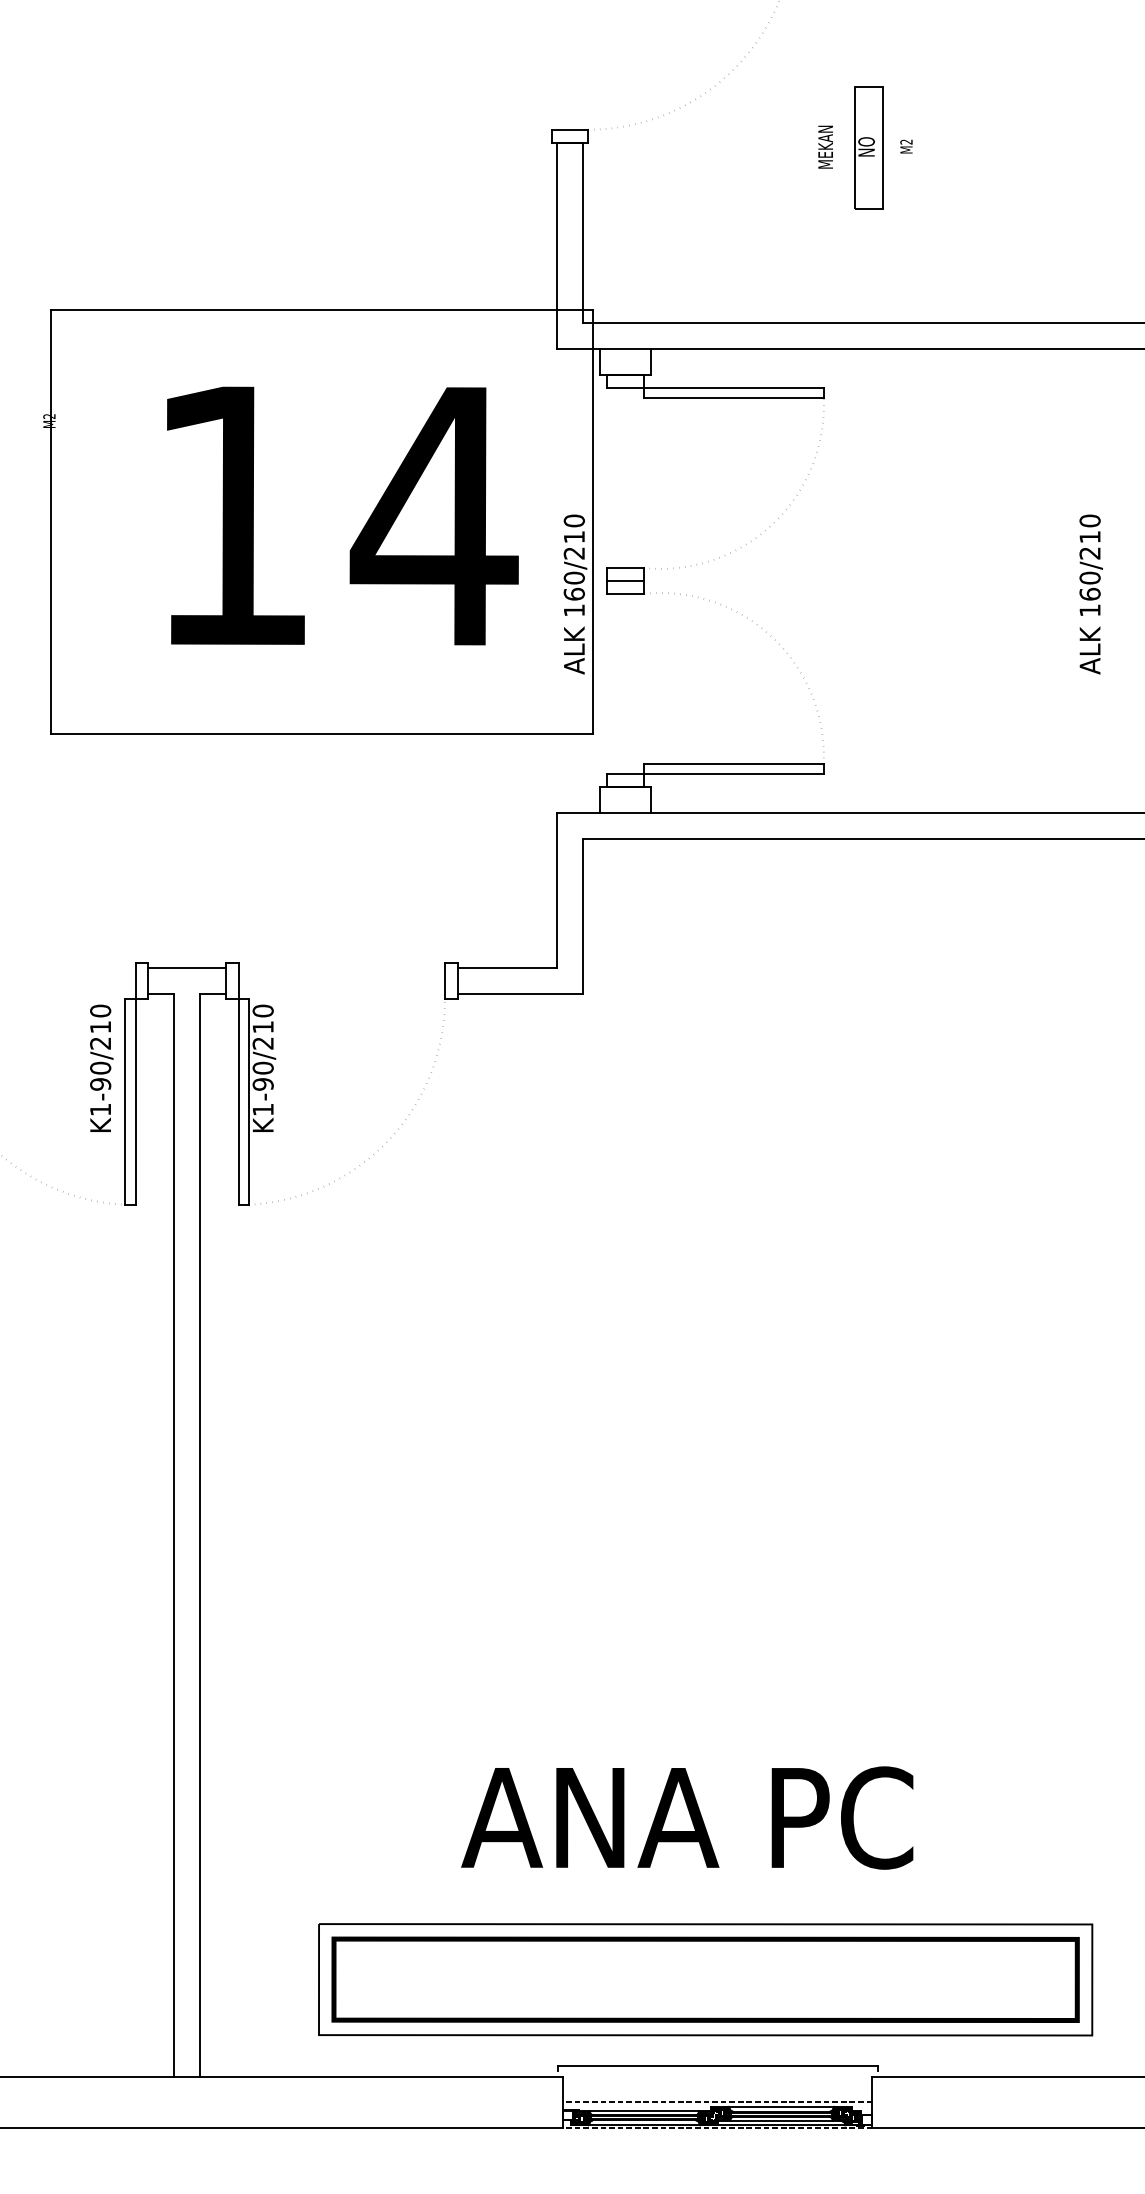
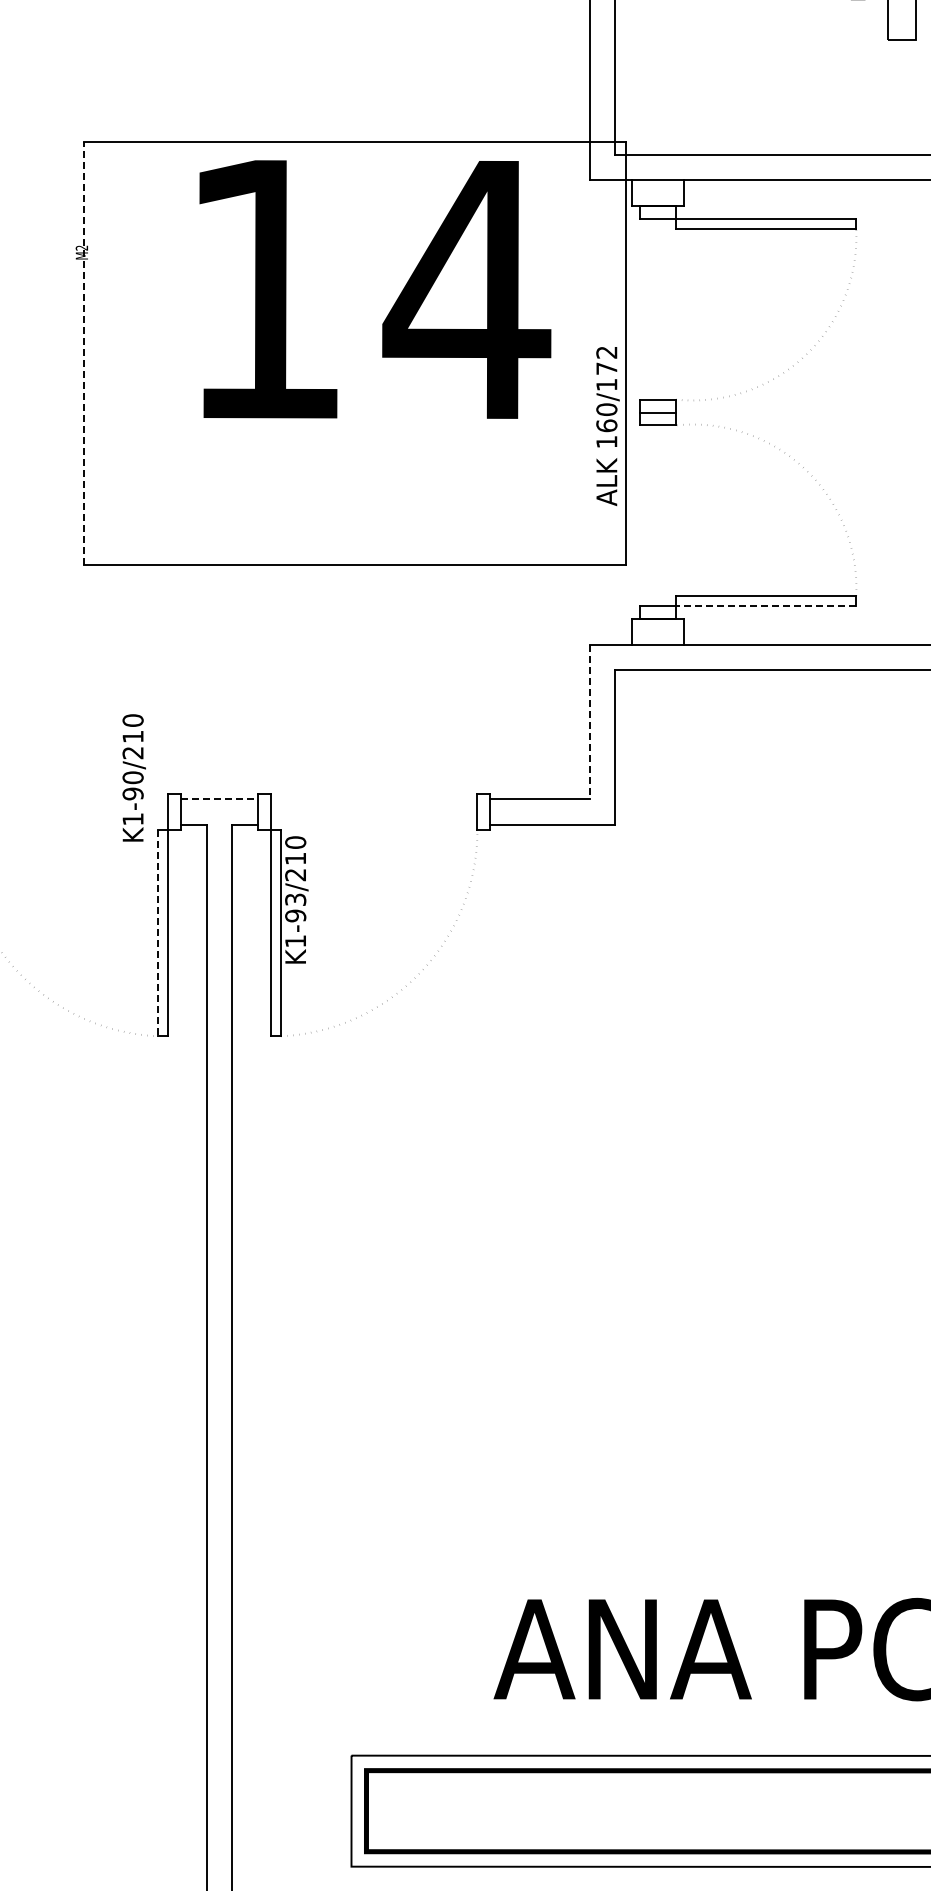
text: (342, 515) -> (374, 289), moved
line: (51, 522) -> (83, 354), solid -> dashed
text: (573, 536) -> (605, 368), 160/210 -> 160/172
line: (733, 774) -> (765, 606), solid -> dashed
line: (557, 890) -> (589, 722), solid -> dashed
line: (187, 967) -> (219, 799), solid -> dashed
text: (101, 1067) -> (133, 777), moved
text: (262, 1067) -> (294, 899), K1-90/210 -> K1-93/210
line: (125, 1102) -> (157, 934), solid -> dashed

